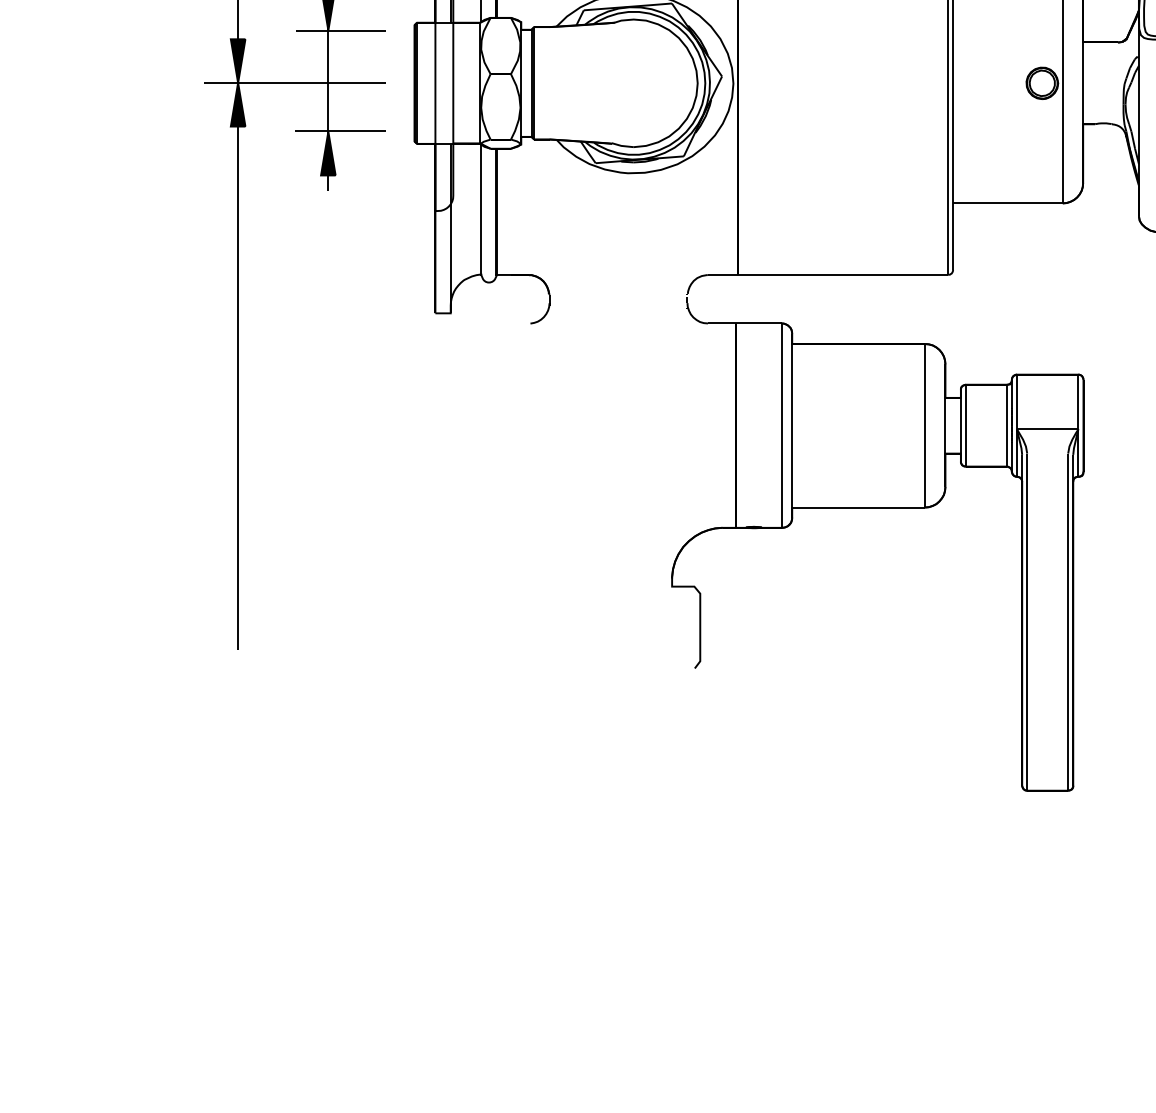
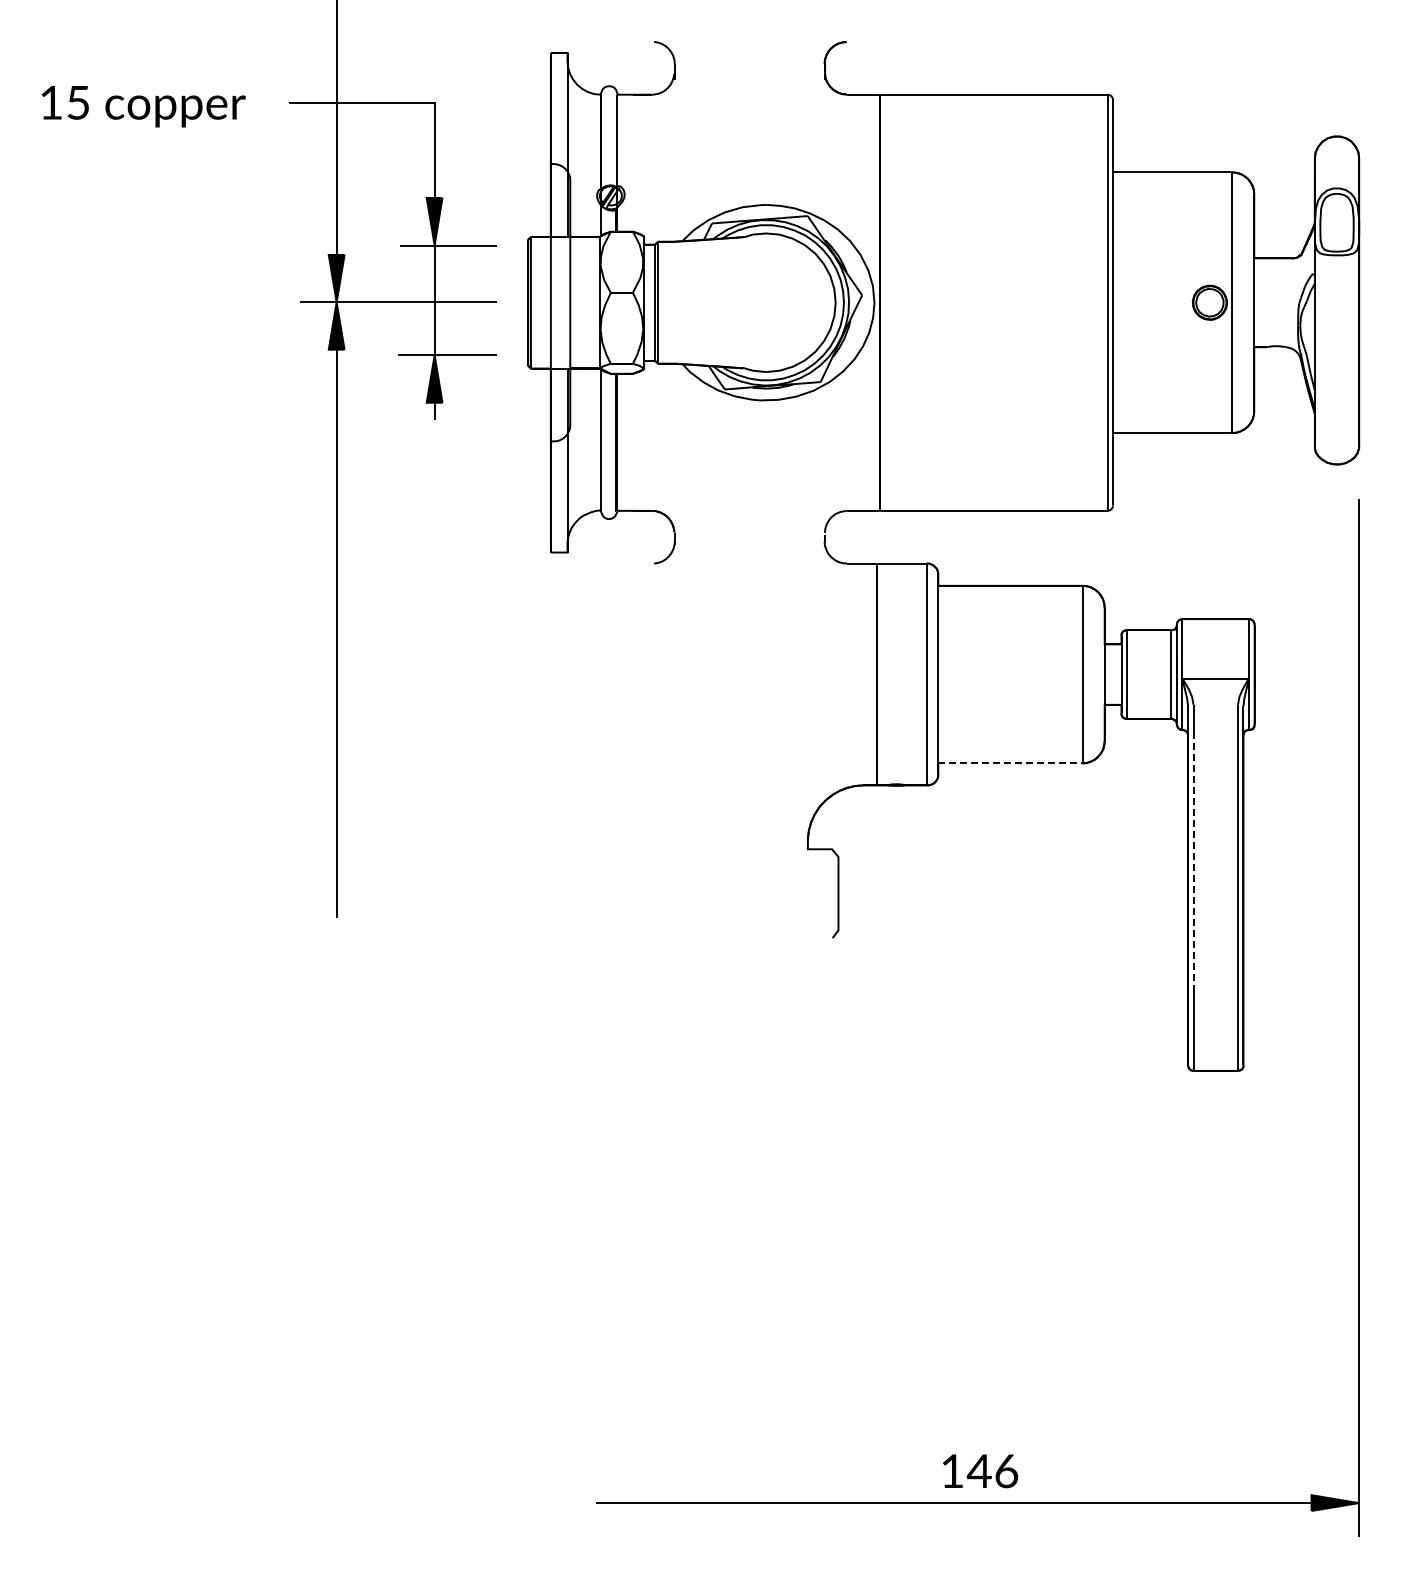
line: (858, 507) -> (1010, 763), solid -> dashed
line: (1027, 596) -> (1193, 860), solid -> dashed

